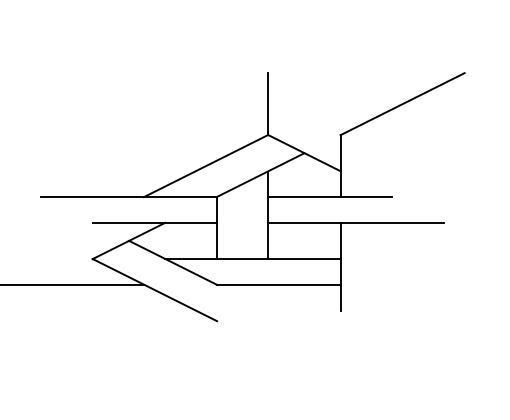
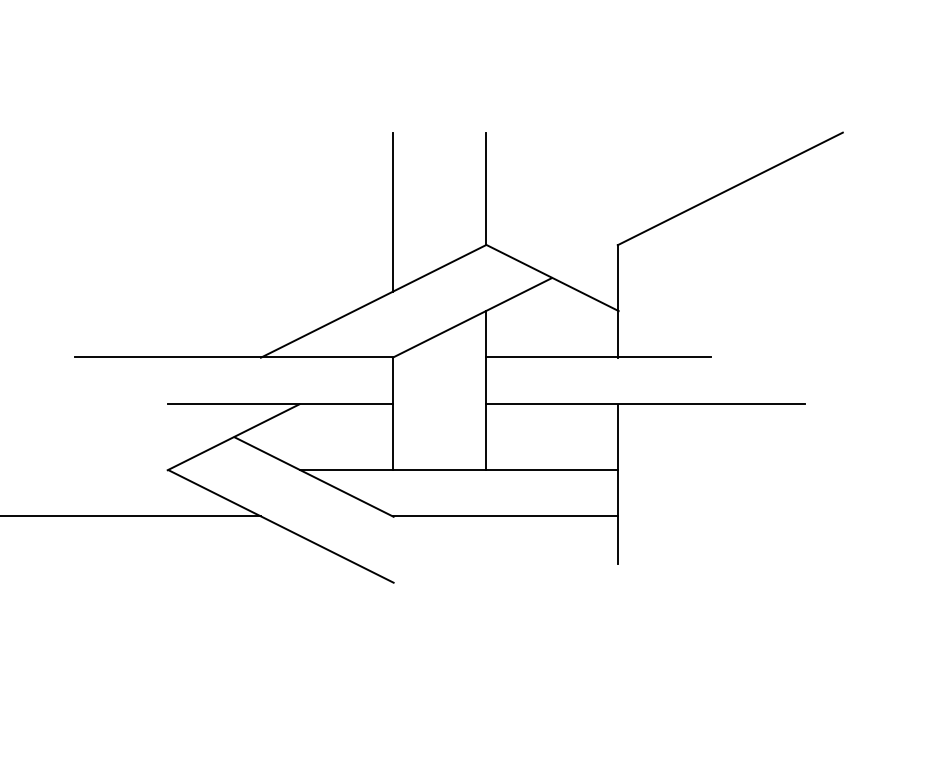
line: (216, 116) -> (392, 211), added

